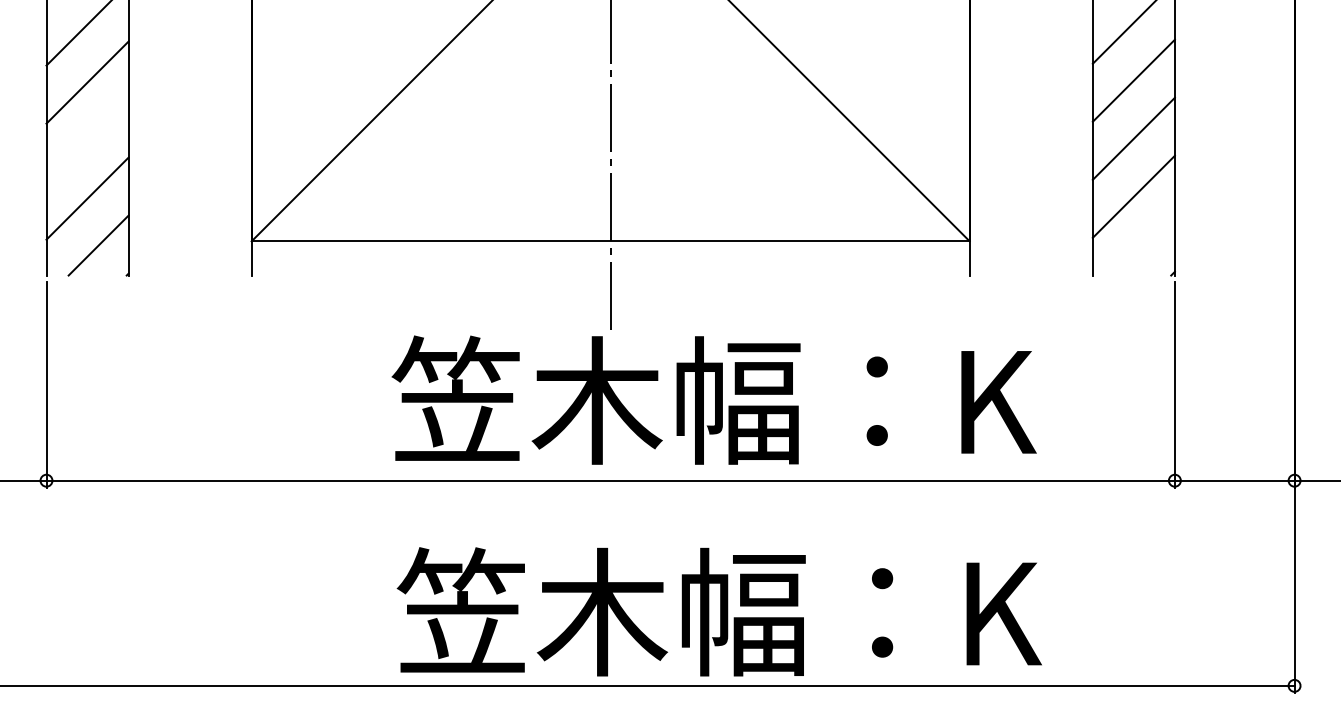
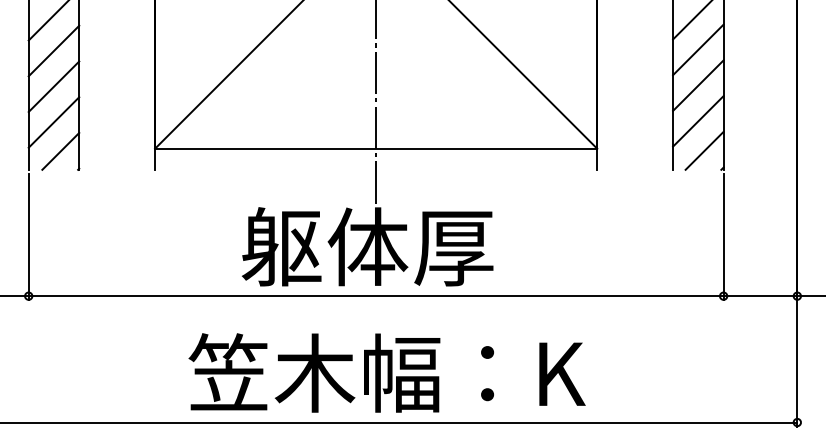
line: (86, 140) -> (53, 86), added
line: (1143, 244) -> (704, 150), added
text: (713, 400) -> (439, 246), 笠木幅：K -> 躯体厚
text: (718, 611) -> (386, 372), moved

